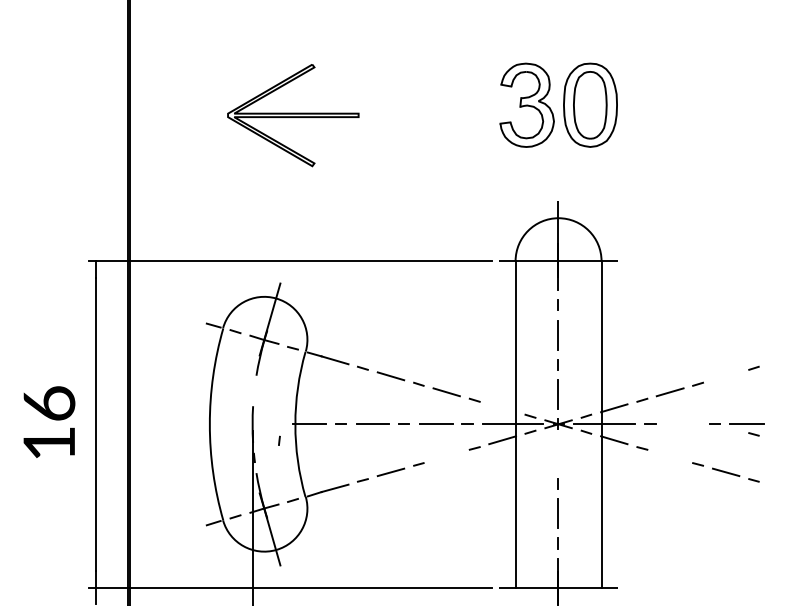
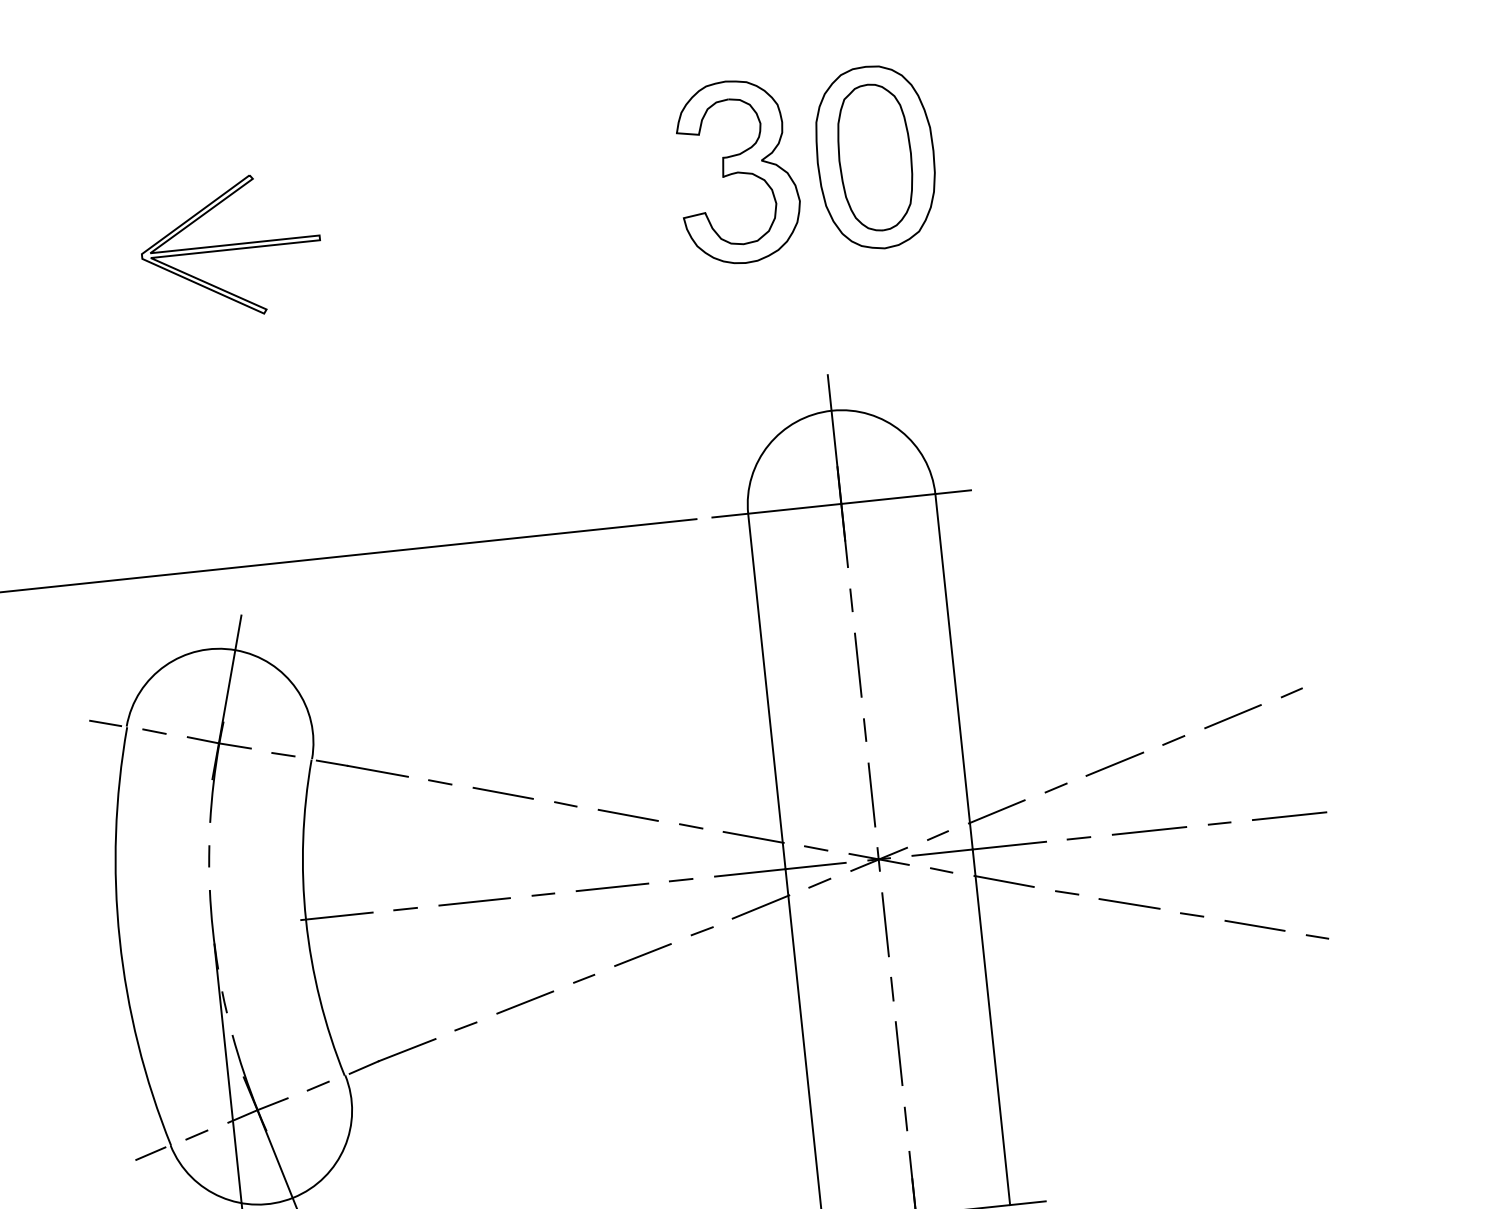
part: (293, 114) -> (231, 245), size x0.62
line: (725, 376) -> (1231, 717), added
line: (502, 408) -> (753, 837), added
line: (682, 424) -> (1149, 831), added
line: (753, 434) -> (1305, 837), removed
curve: (279, 440) -> (209, 855), moved
line: (558, 453) -> (885, 923), added
line: (446, 456) -> (642, 955), added
line: (669, 456) -> (1128, 904), added

